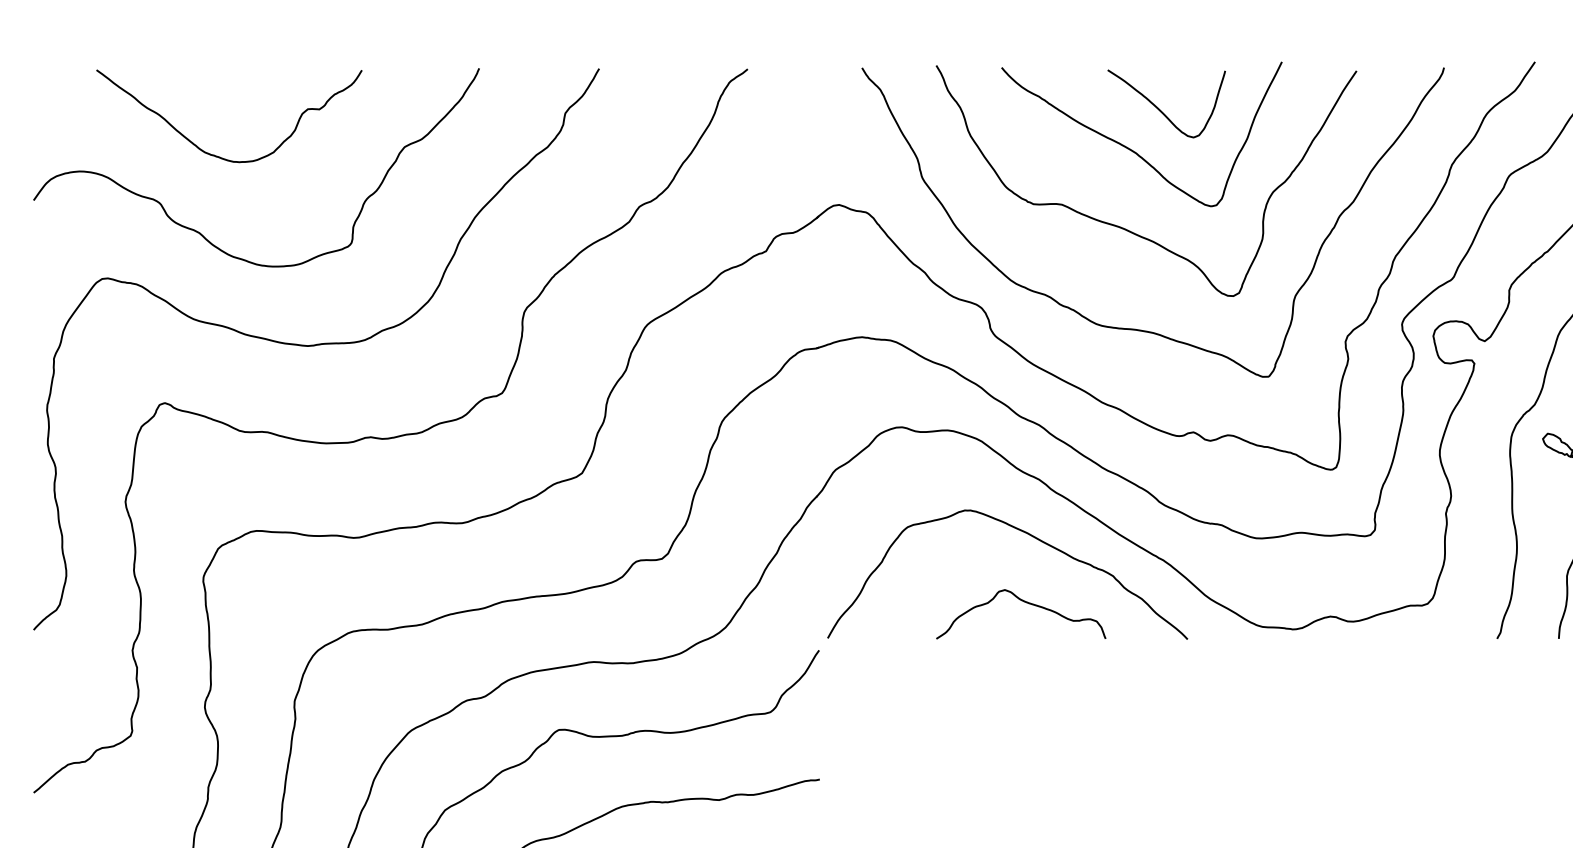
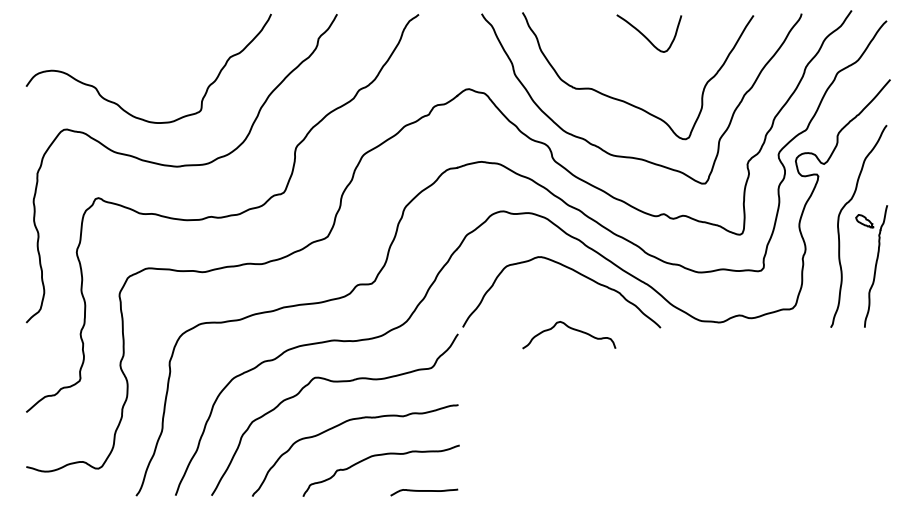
curve: (1130, 147) -> (629, 57), removed
curve: (217, 154) -> (127, 61), removed
curve: (1025, 603) -> (571, 329), moved

